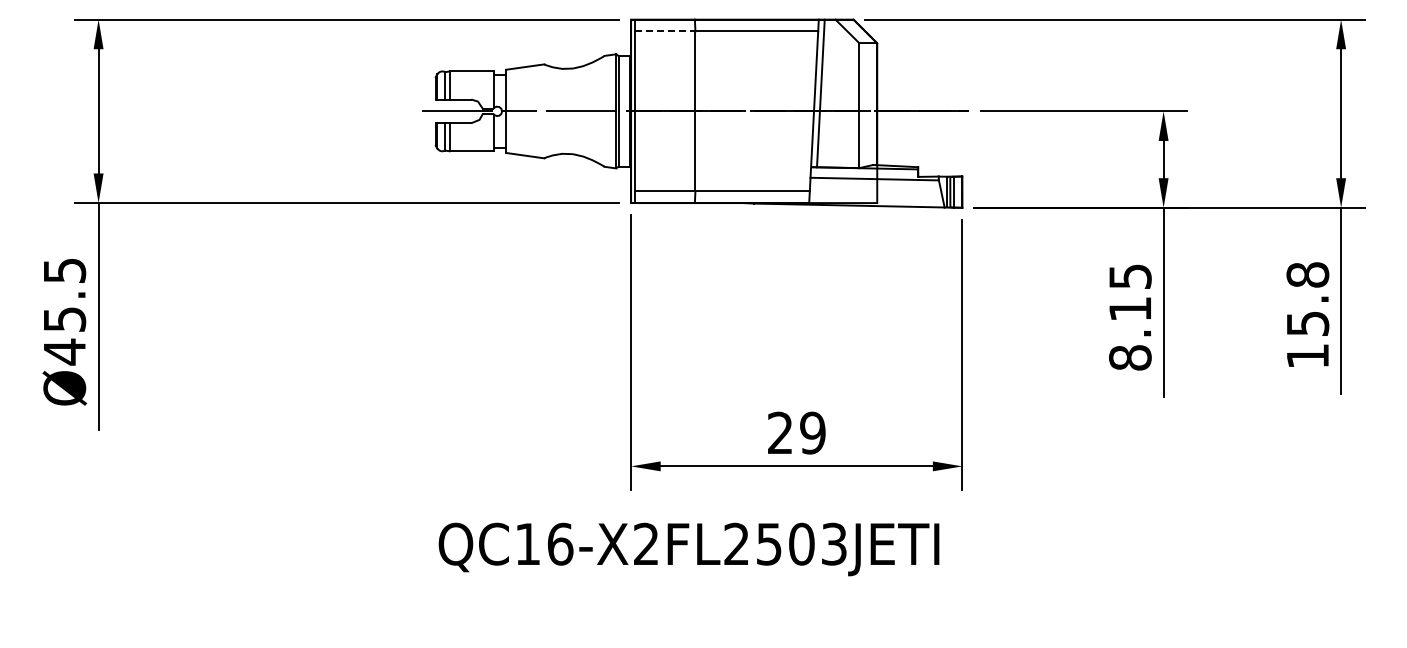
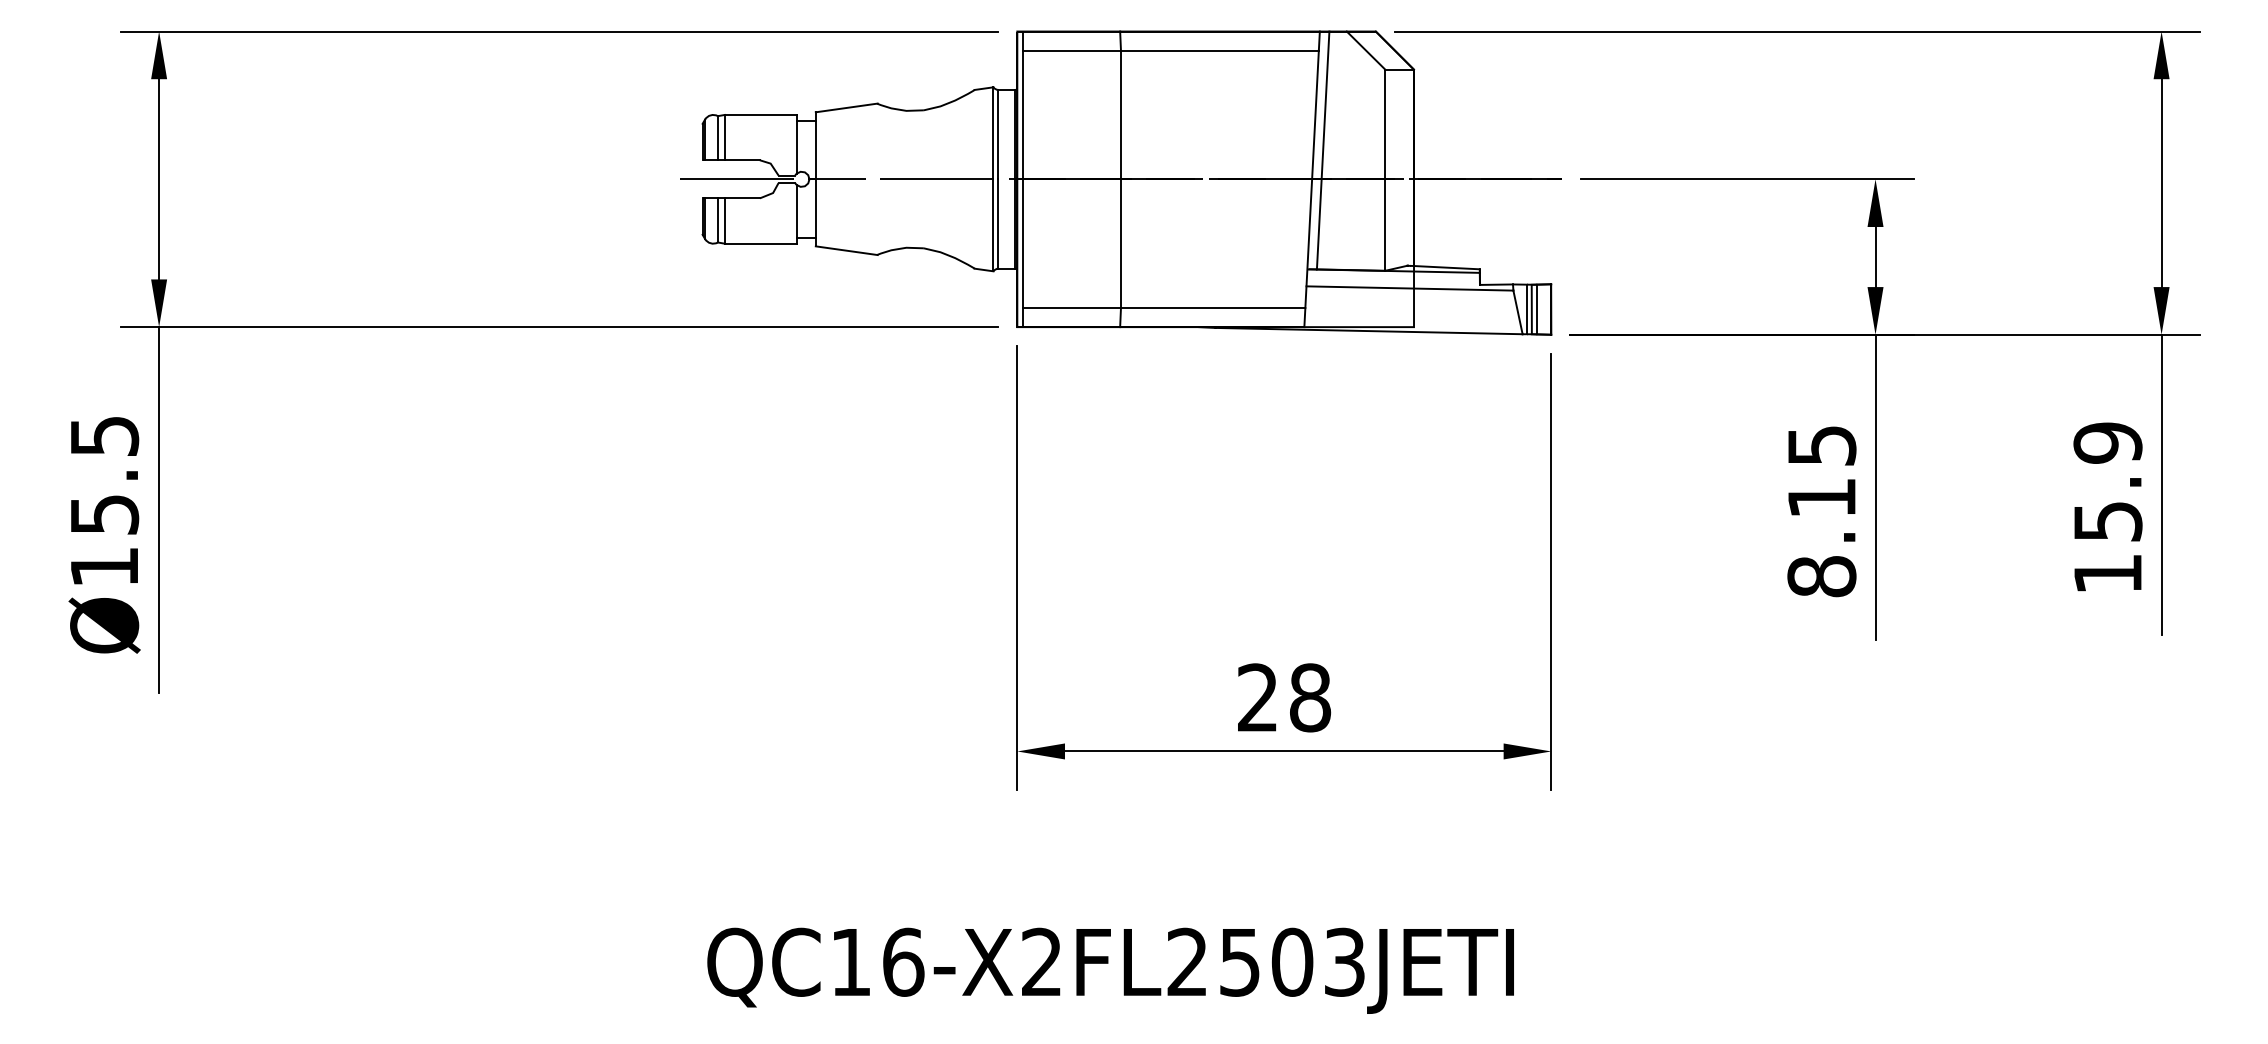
line: (665, 31) -> (1072, 50), dashed -> solid
text: (1307, 274) -> (2107, 442), 15.8 -> 15.9
text: (64, 351) -> (104, 566), Ø45.5 -> Ø15.5
text: (812, 432) -> (1309, 696), 29 -> 28
text: (688, 549) -> (1109, 970), moved

